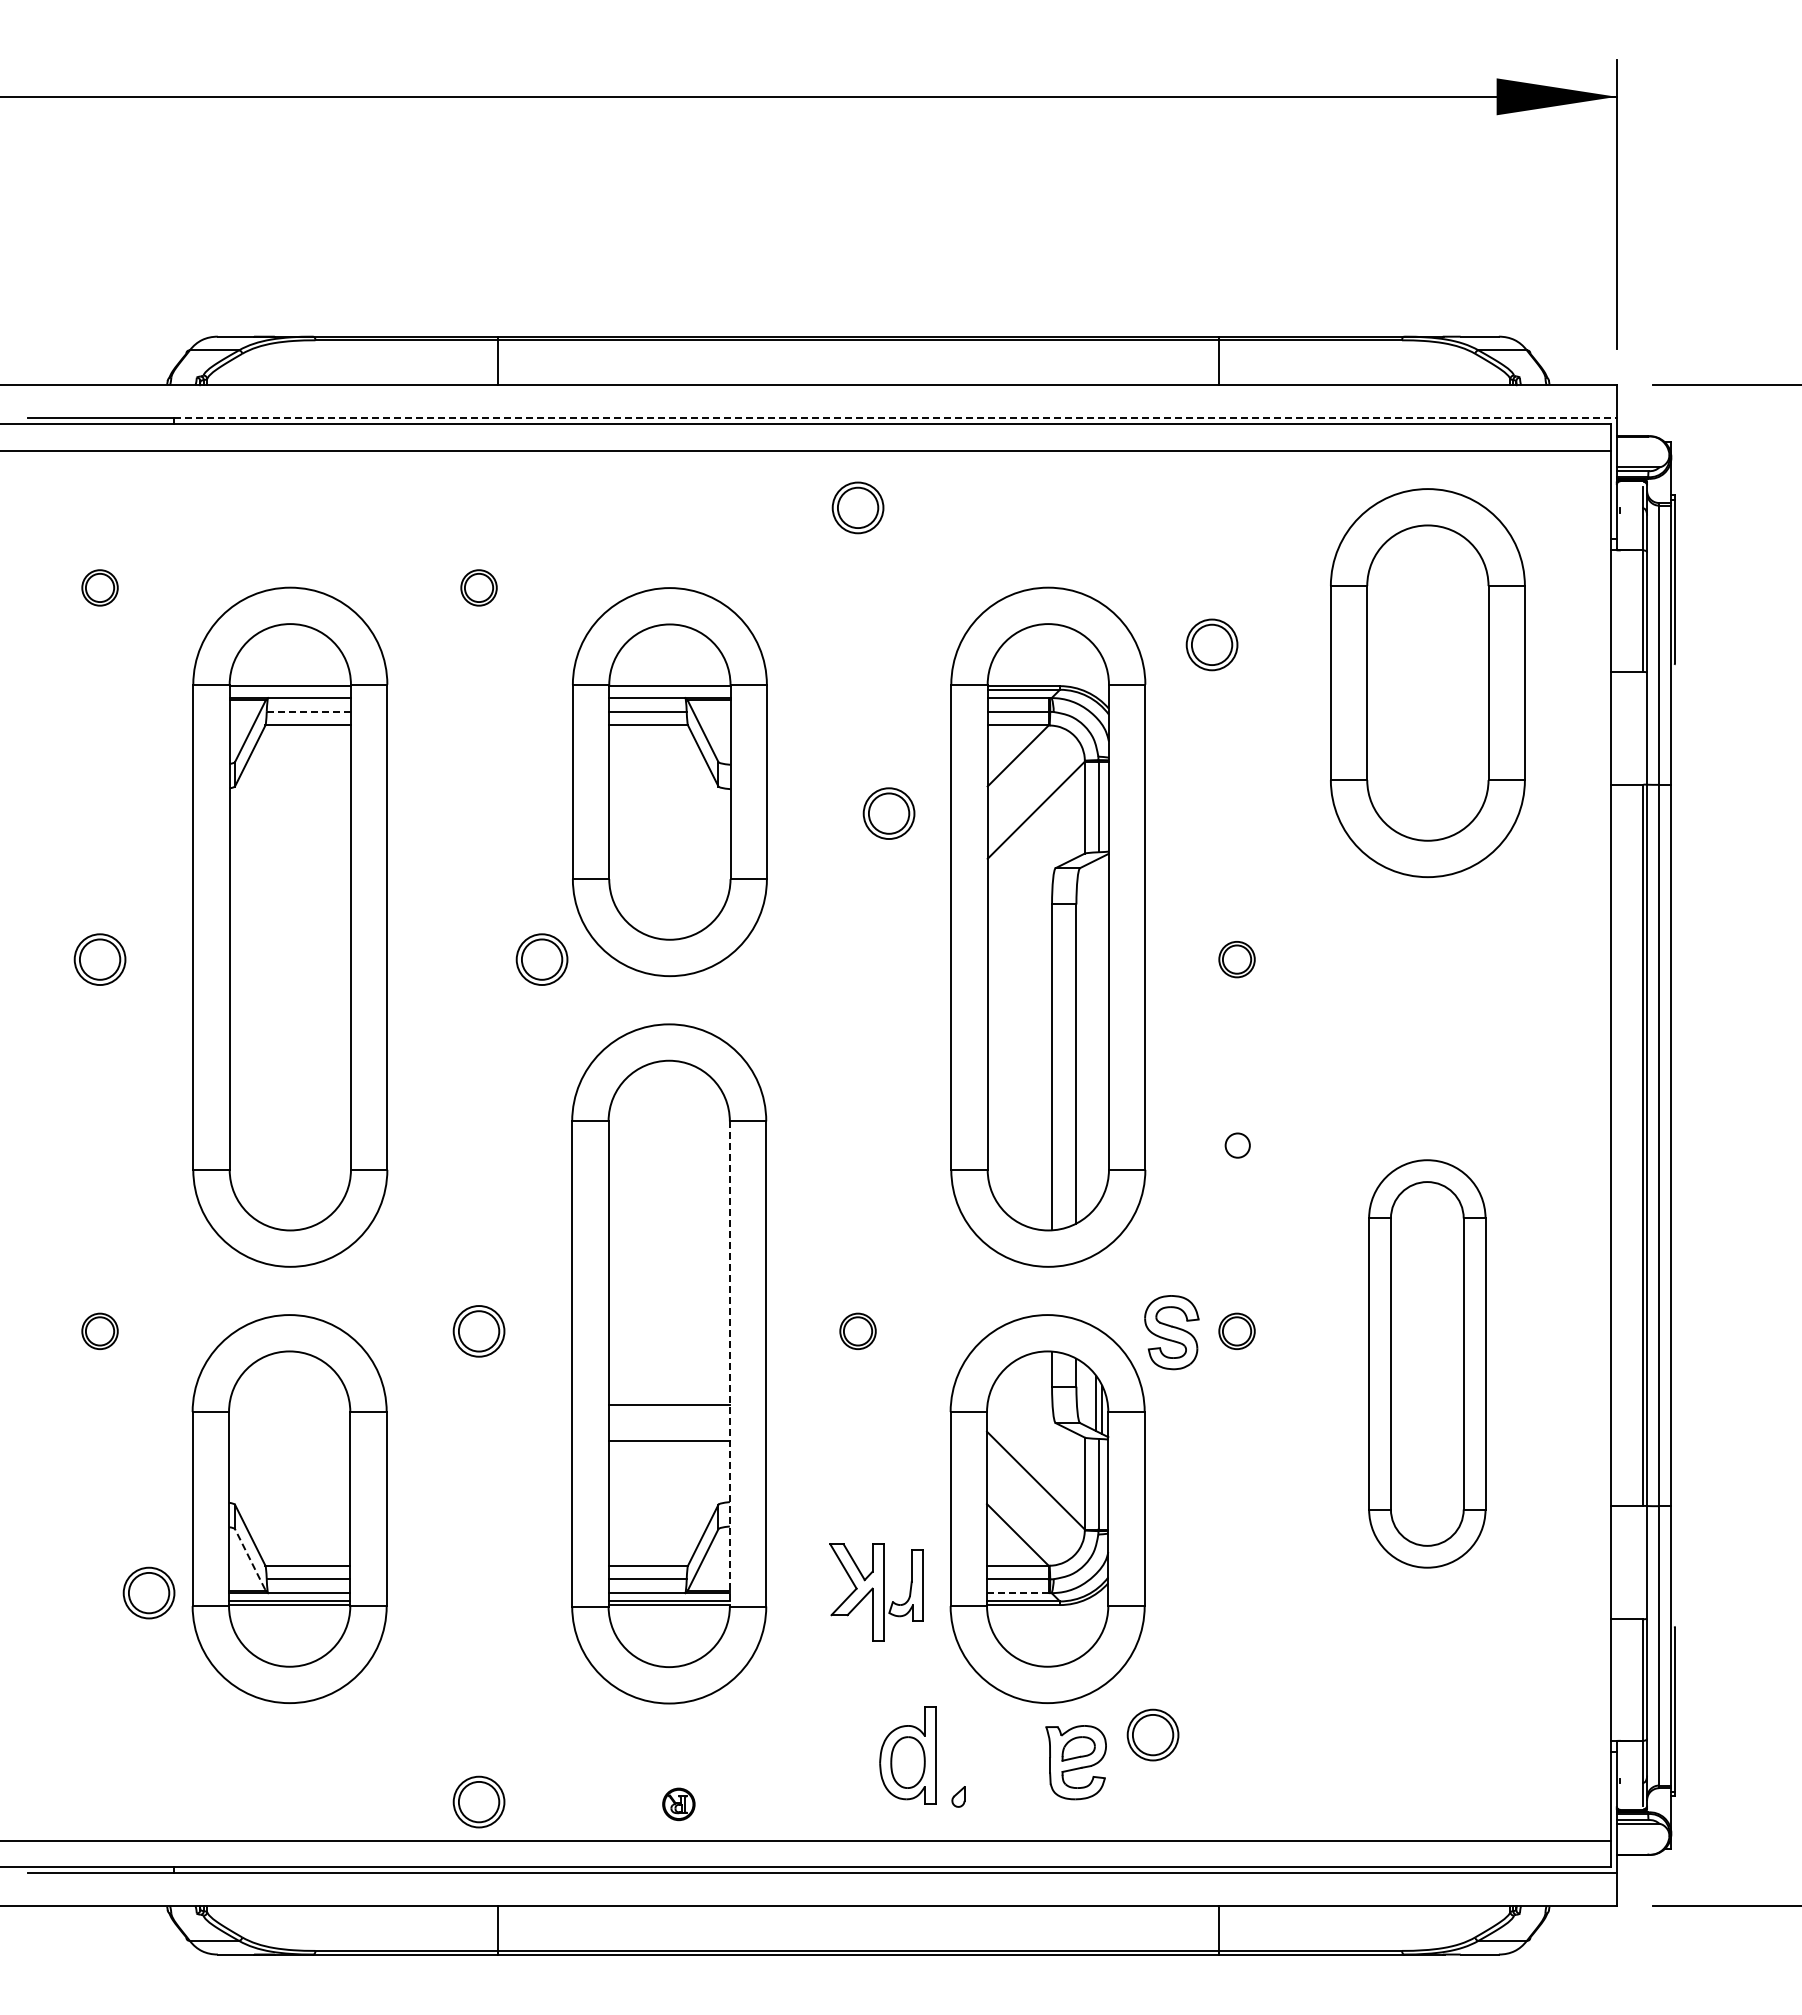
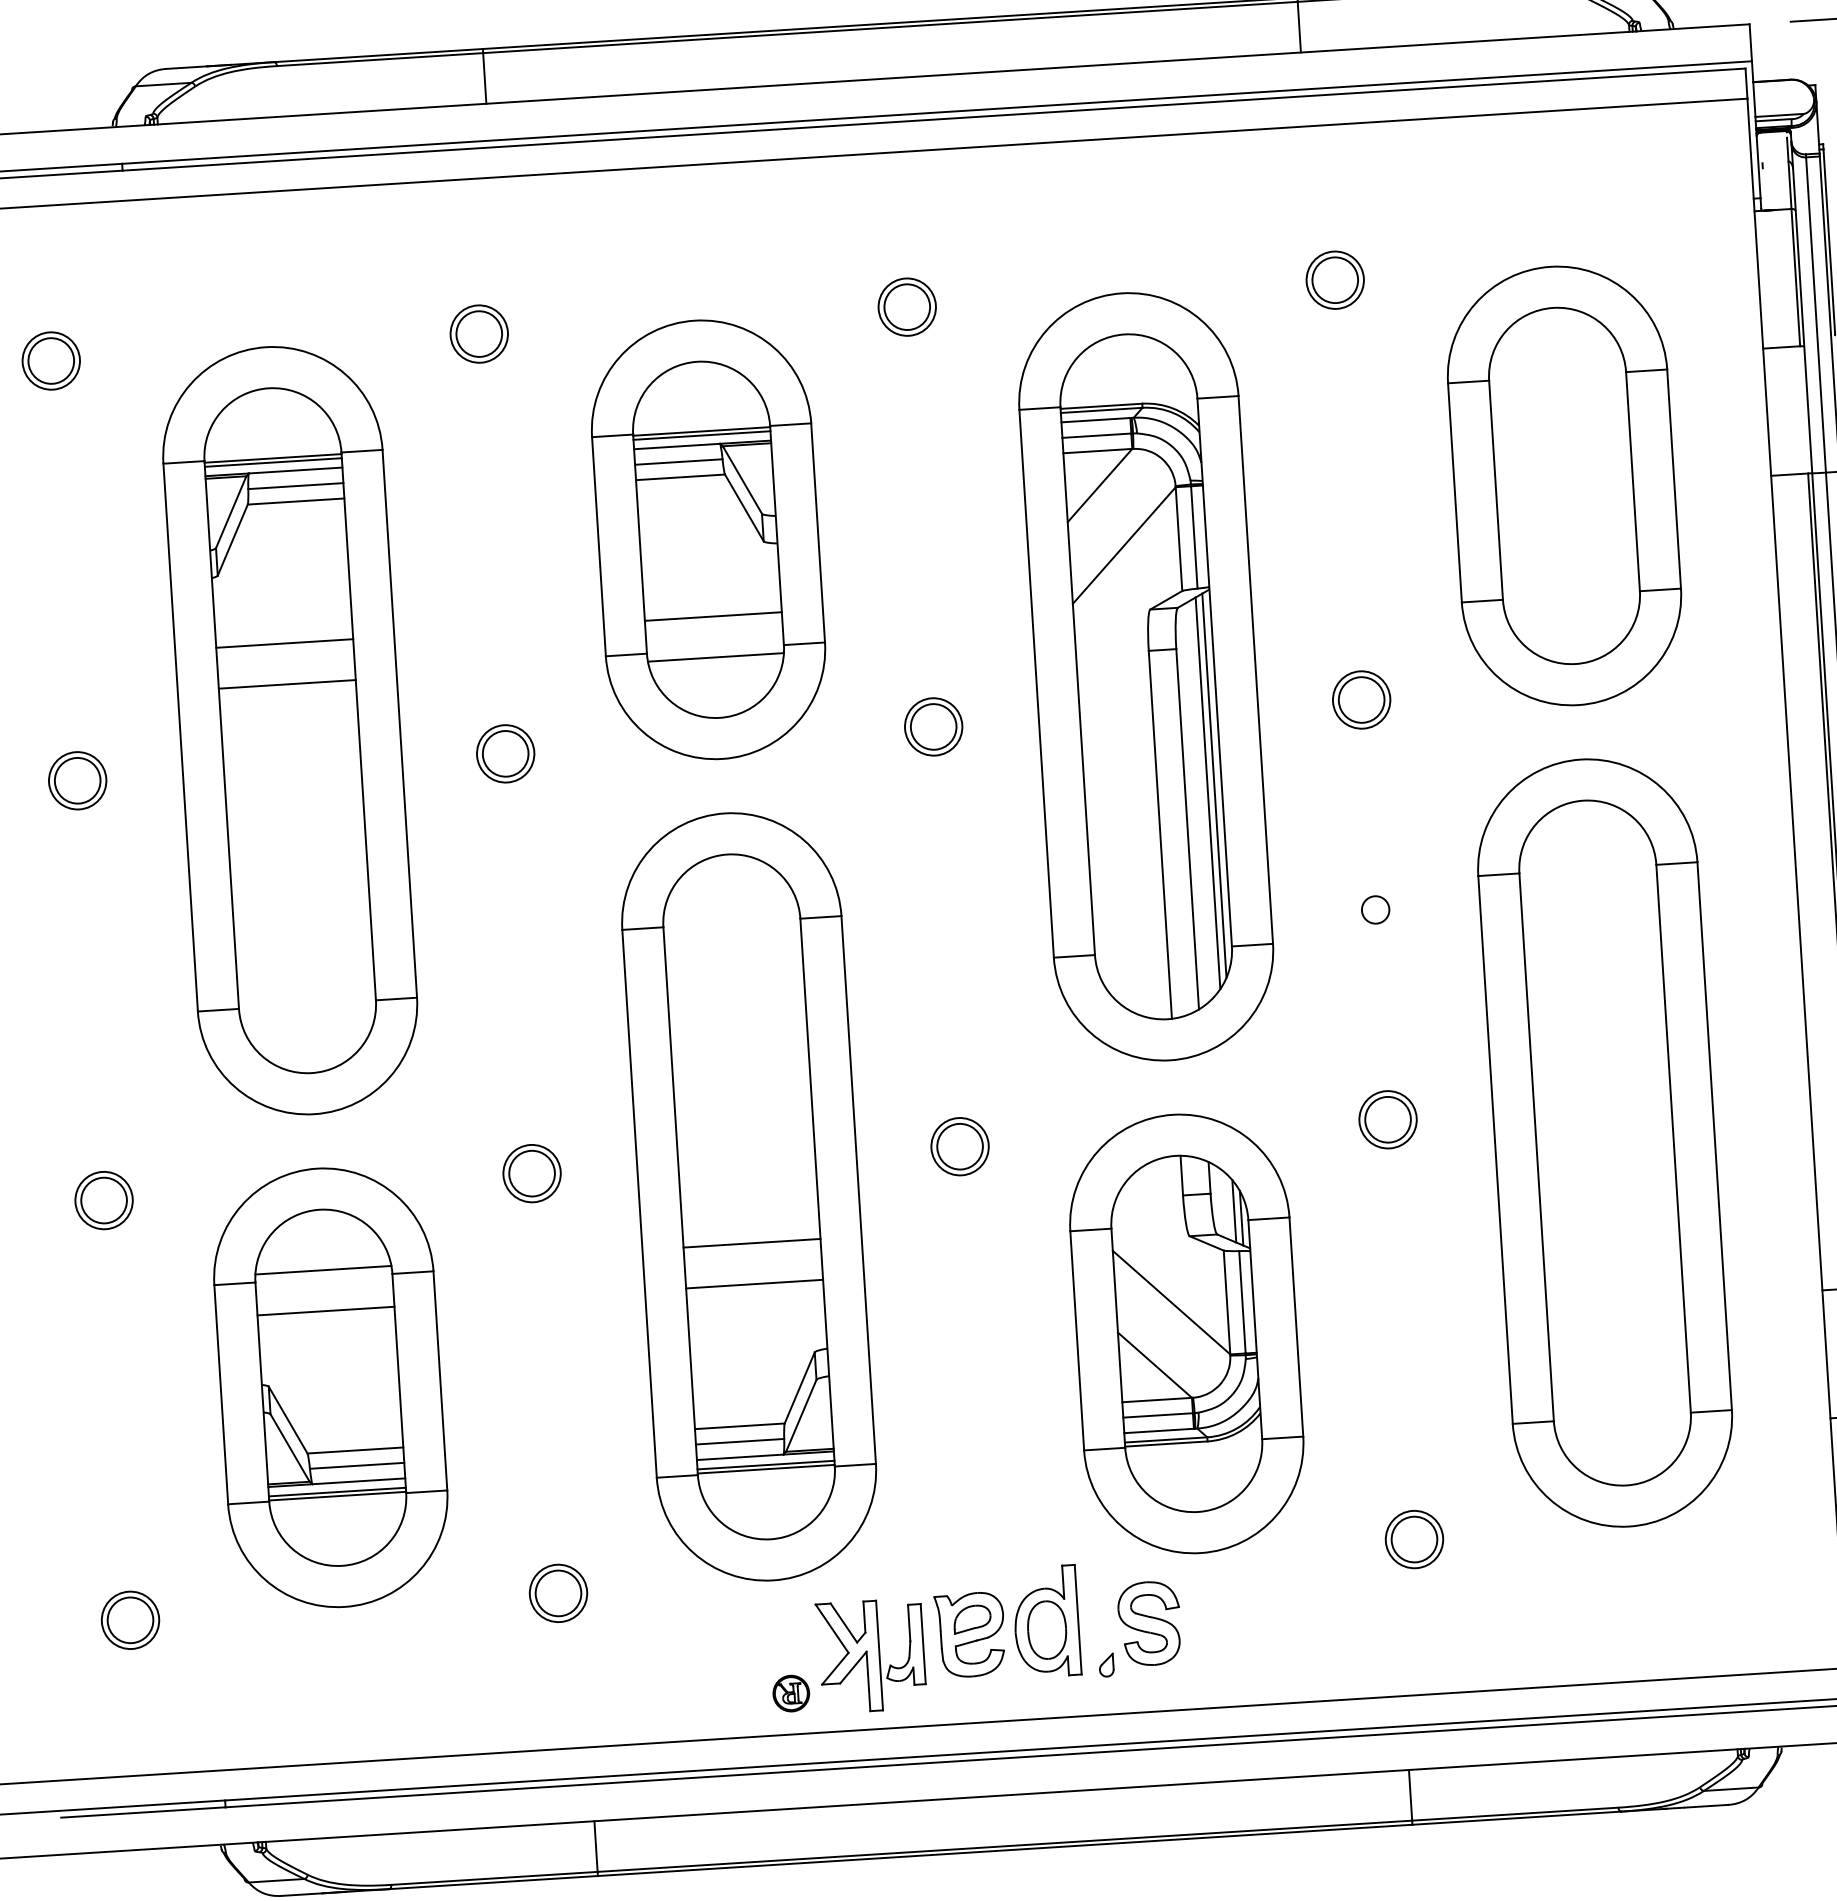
line: (895, 417) -> (937, 112), dashed -> solid
part: (857, 507) -> (906, 306), moved
part: (99, 587) -> (50, 360), size x1.43
part: (478, 587) -> (478, 333), size x1.43
part: (1211, 644) -> (1334, 279), moved
part: (1427, 683) -> (1564, 486), moved
line: (289, 689) -> (272, 462), added
line: (669, 689) -> (701, 435), added
line: (308, 711) -> (295, 485), dashed -> solid
part: (888, 813) -> (933, 726), moved
line: (289, 850) -> (283, 644), added
line: (669, 850) -> (712, 617), added
line: (289, 886) -> (286, 684), added
line: (669, 886) -> (715, 657), added
part: (541, 959) -> (505, 753), moved
part: (1236, 959) -> (1361, 699), size x1.43
line: (1102, 1027) -> (1214, 786), added
line: (1096, 1033) -> (1208, 793), added
part: (99, 1331) -> (103, 1200), size x1.43
part: (857, 1331) -> (959, 1146), size x1.43
part: (1236, 1331) -> (1387, 1119), size x1.43
part: (1171, 1332) -> (1149, 1623), moved
line: (729, 1363) -> (817, 1192), dashed -> solid
part: (1427, 1363) -> (1605, 1142), size x1.67
line: (289, 1404) -> (323, 1269), added
line: (289, 1441) -> (325, 1311), added
line: (250, 1559) -> (290, 1447), dashed -> solid
part: (148, 1592) -> (129, 1619), moved
part: (876, 1592) -> (871, 1655), moved
line: (1017, 1593) -> (1158, 1431), dashed -> solid
part: (1152, 1734) -> (1413, 1538), moved
part: (1075, 1762) -> (969, 1634), moved
part: (478, 1801) -> (557, 1592), moved

